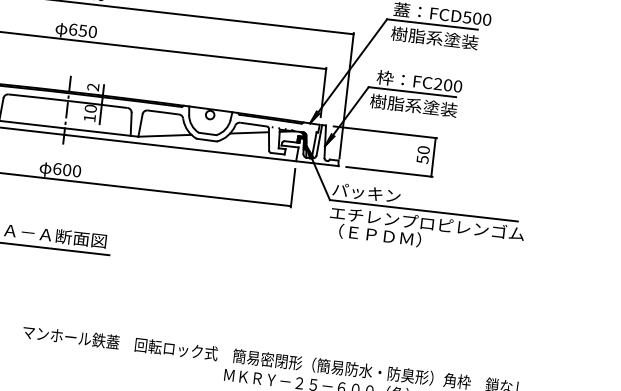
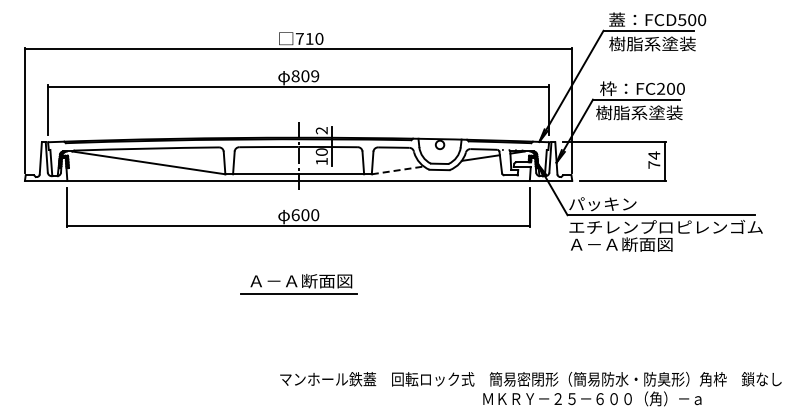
text: (83, 31) -> (305, 76), 650 -> 809
line: (165, 135) -> (398, 170), solid -> dashed
text: (423, 154) -> (654, 159), 50 -> 74
text: (380, 235) -> (621, 244), （ＥＰＤＭ） -> Ａ－Ａ断面図

